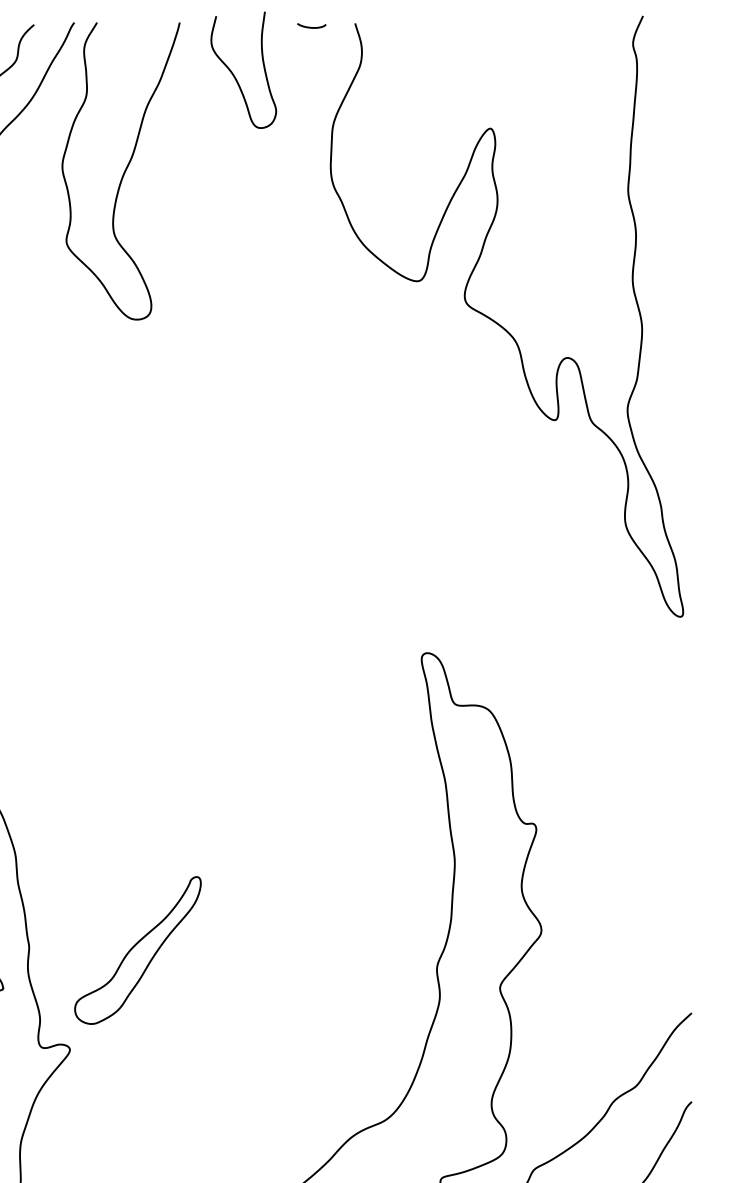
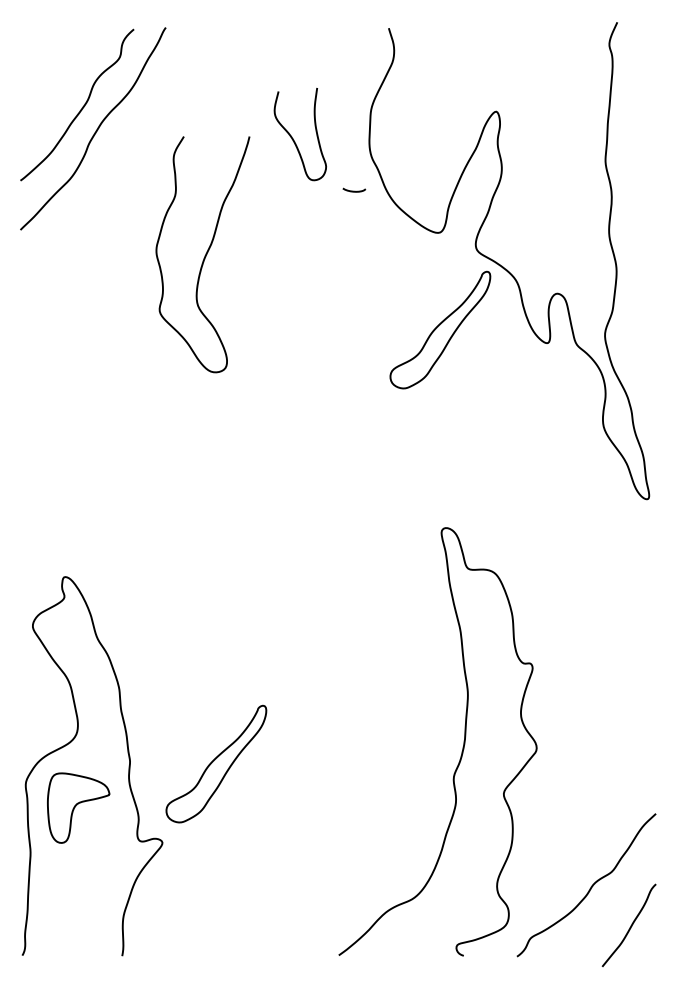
curve: (311, 26) -> (354, 190), moved
curve: (235, 75) -> (293, 138), moved
curve: (122, 172) -> (204, 255), moved
part: (420, 402) -> (440, 329), added

